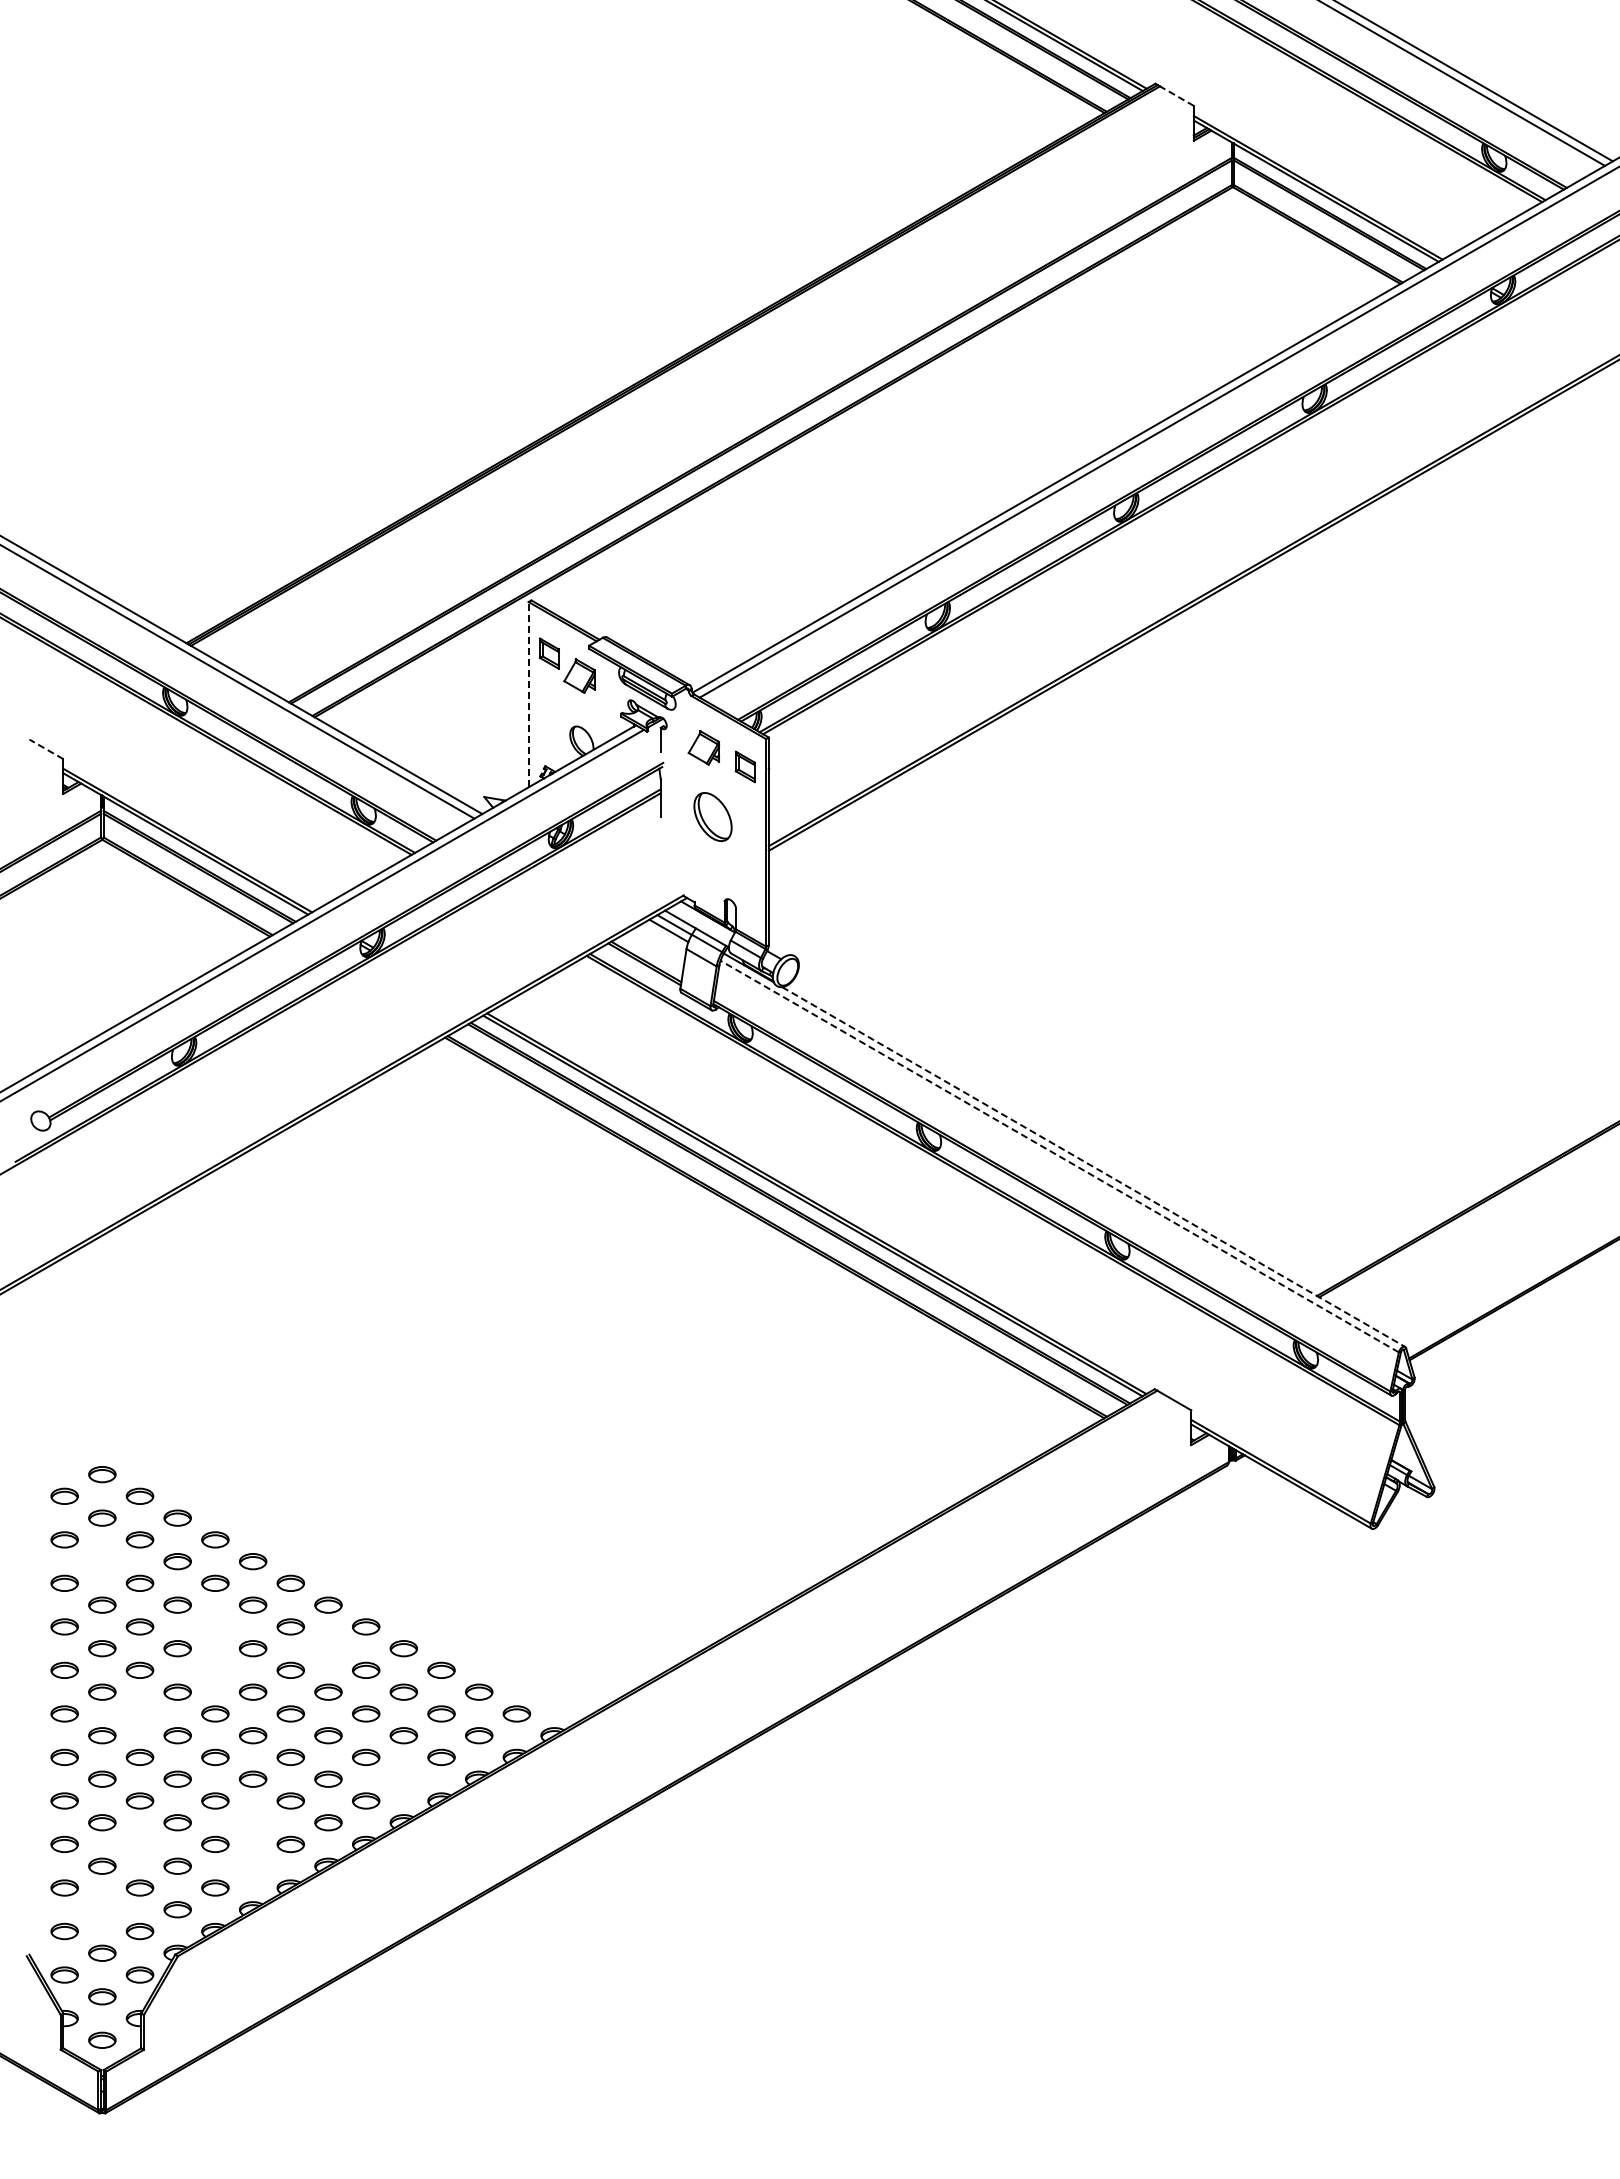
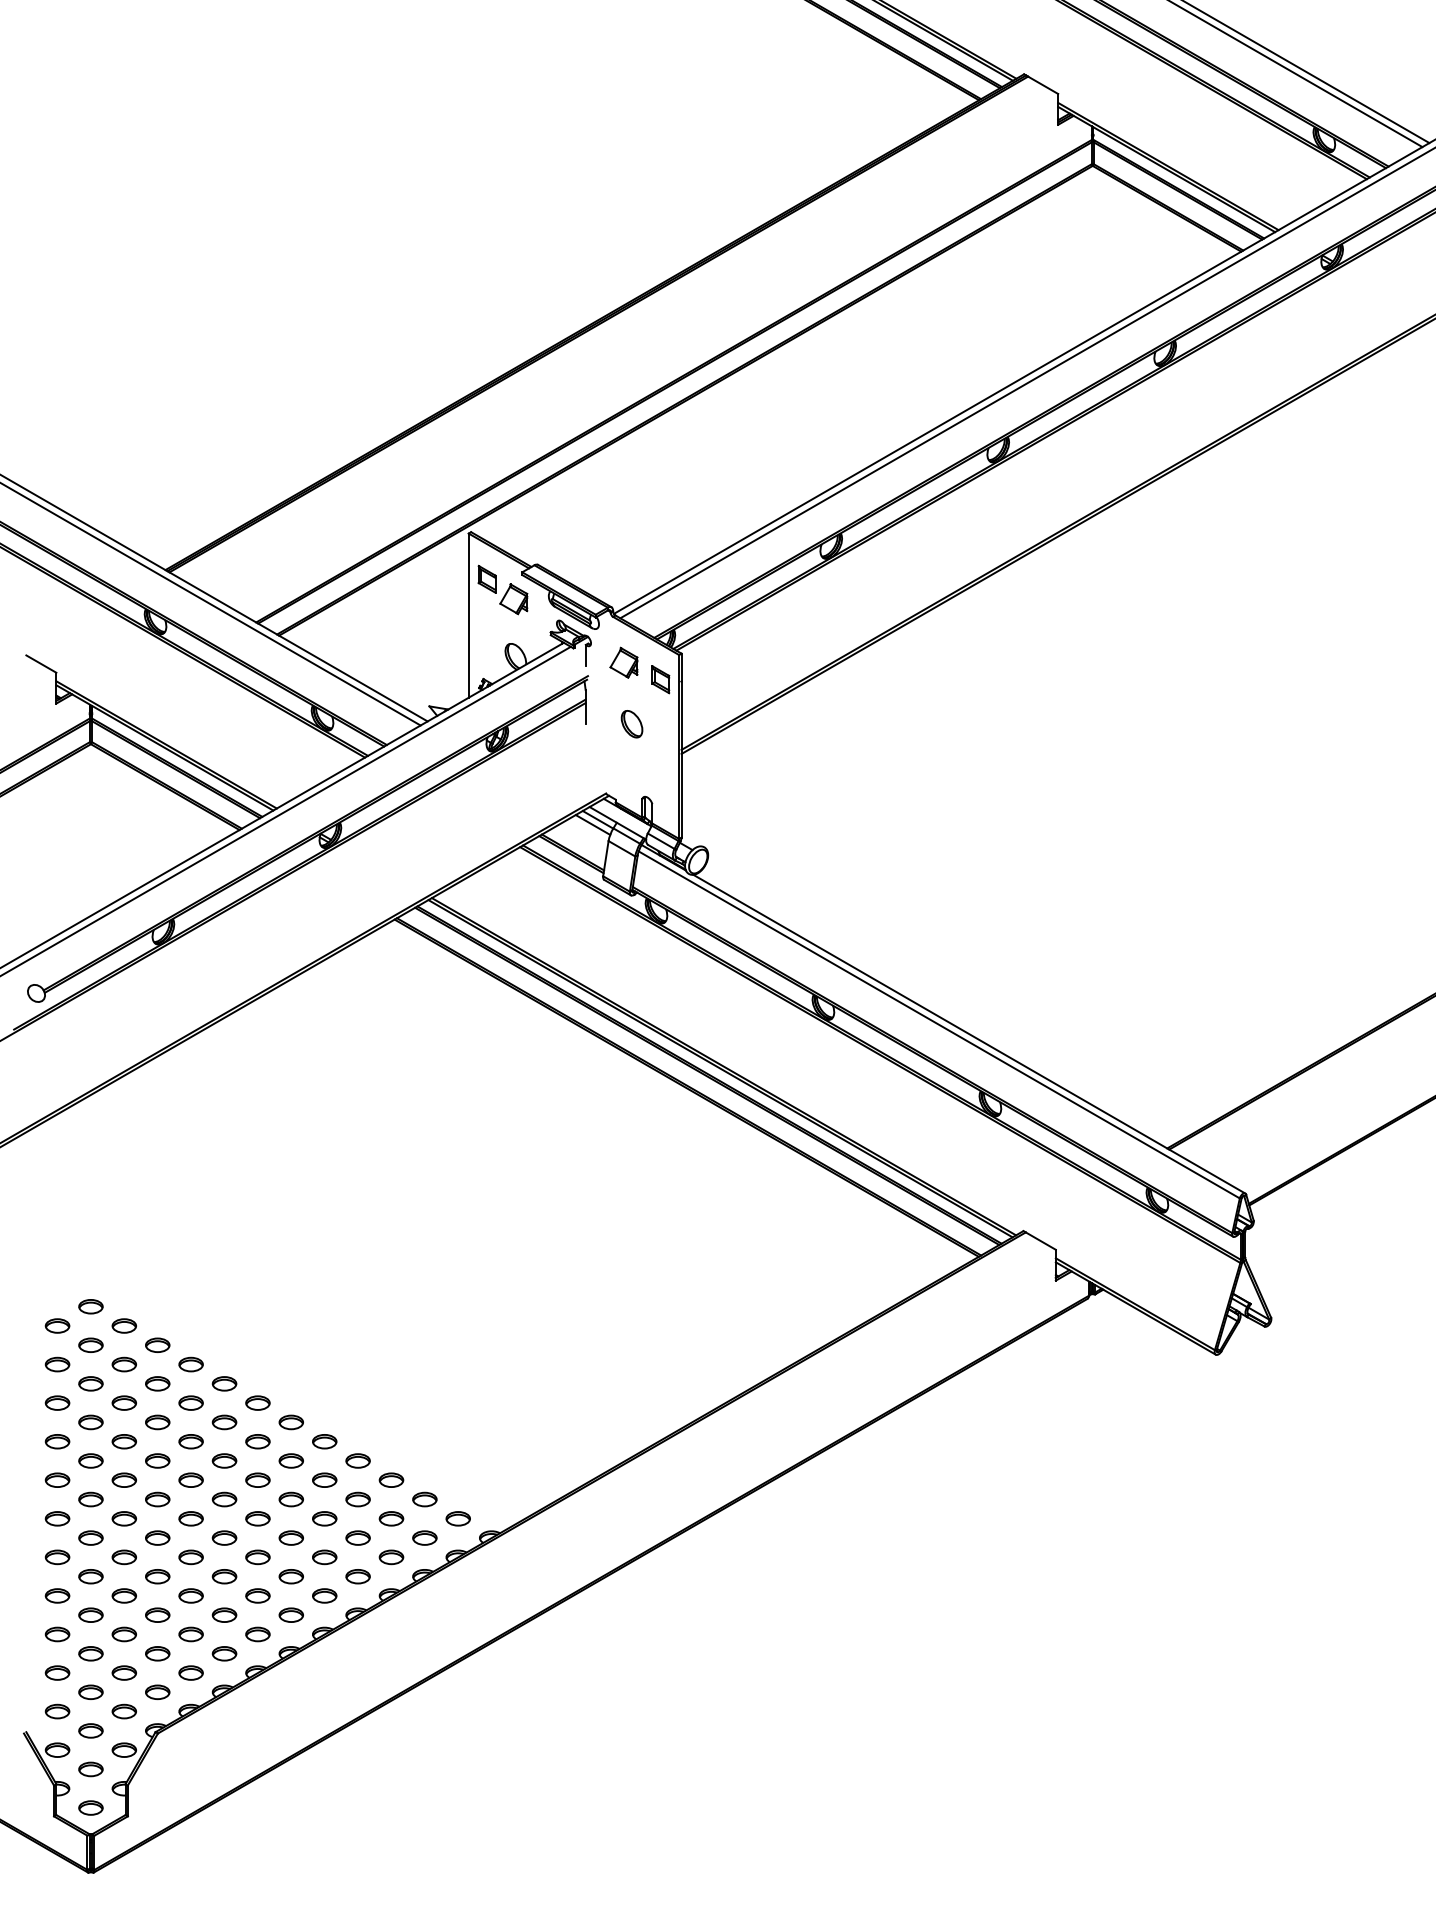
line: (1176, 96) -> (1042, 85), dashed -> solid
line: (528, 694) -> (468, 615), dashed -> solid
line: (46, 749) -> (41, 664), dashed -> solid
part: (712, 817) -> (631, 724), size x0.62
line: (1059, 1156) -> (939, 1024), dashed -> solid
line: (1093, 1167) -> (969, 1034), dashed -> solid
part: (102, 1561) -> (91, 1383), added
part: (215, 1626) -> (191, 1441), added
part: (328, 1648) -> (291, 1460), added
part: (215, 1669) -> (191, 1479), added
part: (139, 1713) -> (123, 1518), added
part: (403, 1778) -> (357, 1576), added
part: (253, 1822) -> (224, 1615), added
part: (139, 1844) -> (123, 1634), added
part: (253, 1865) -> (224, 1653), added
part: (102, 1909) -> (91, 1692), added

